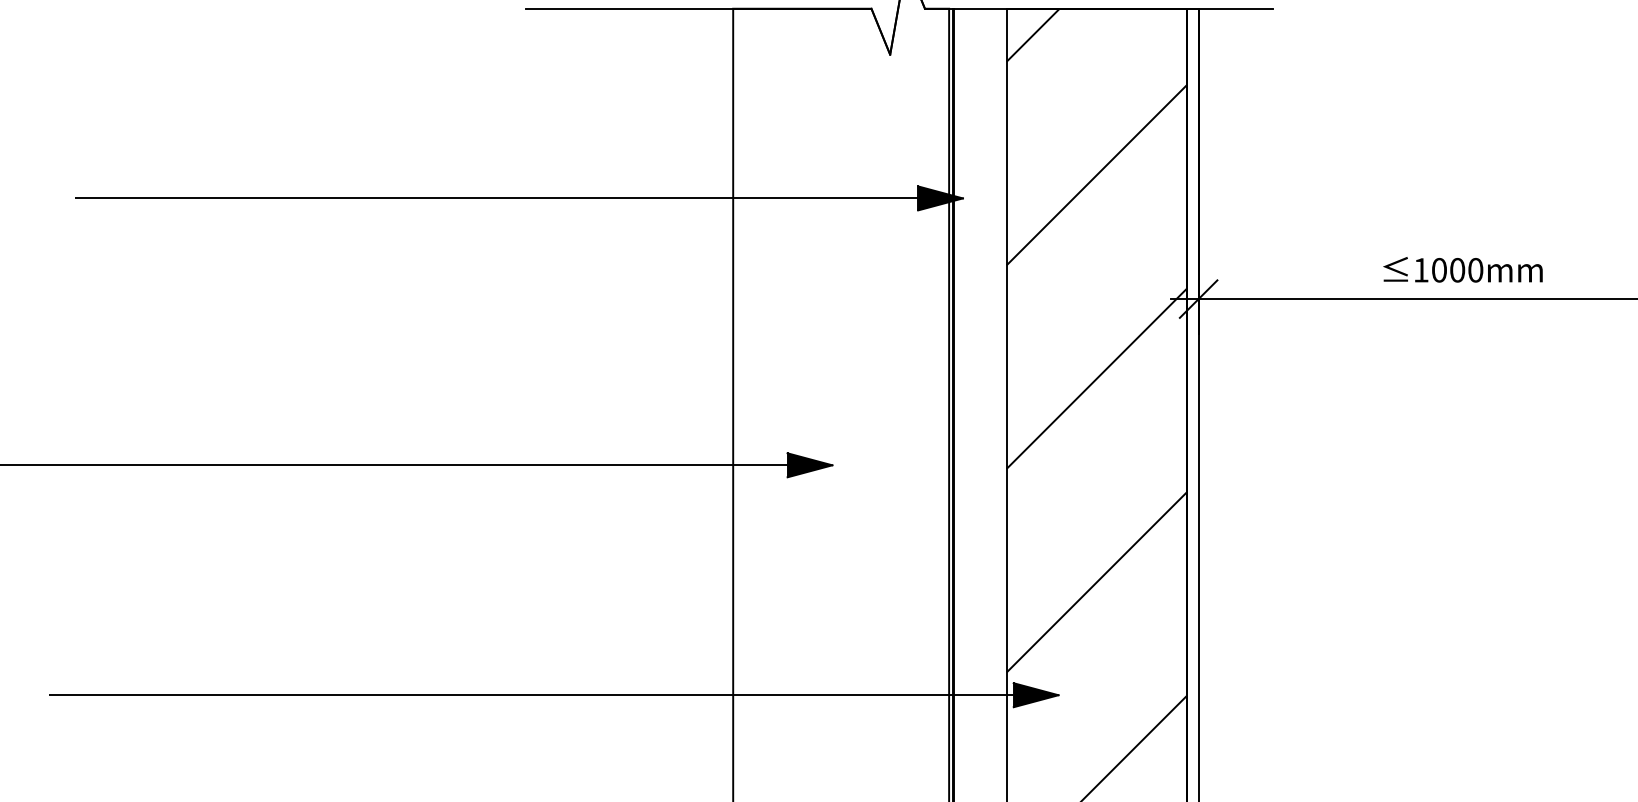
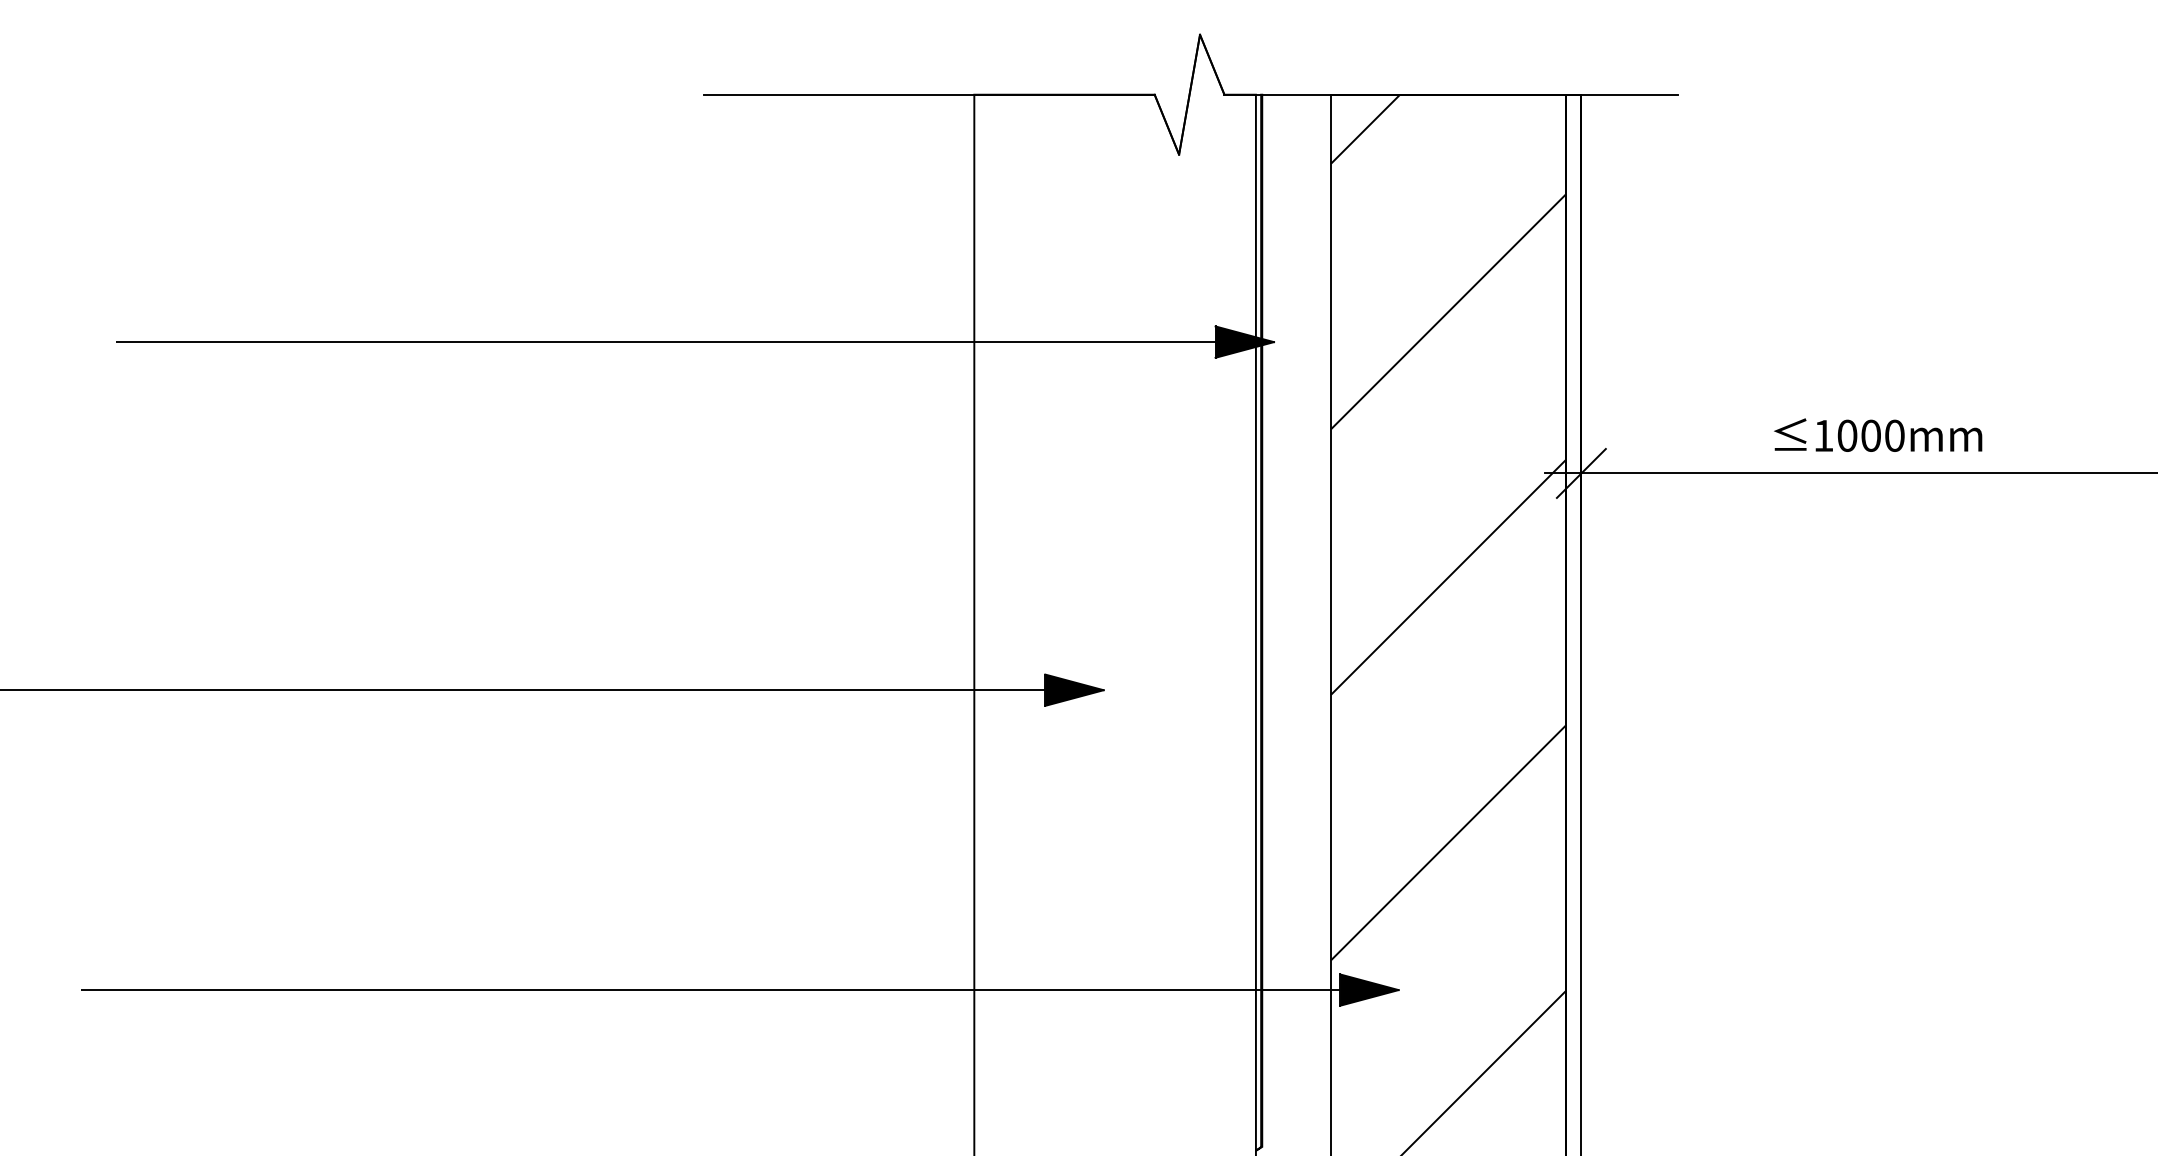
text: (1463, 269) -> (1878, 434), moved

